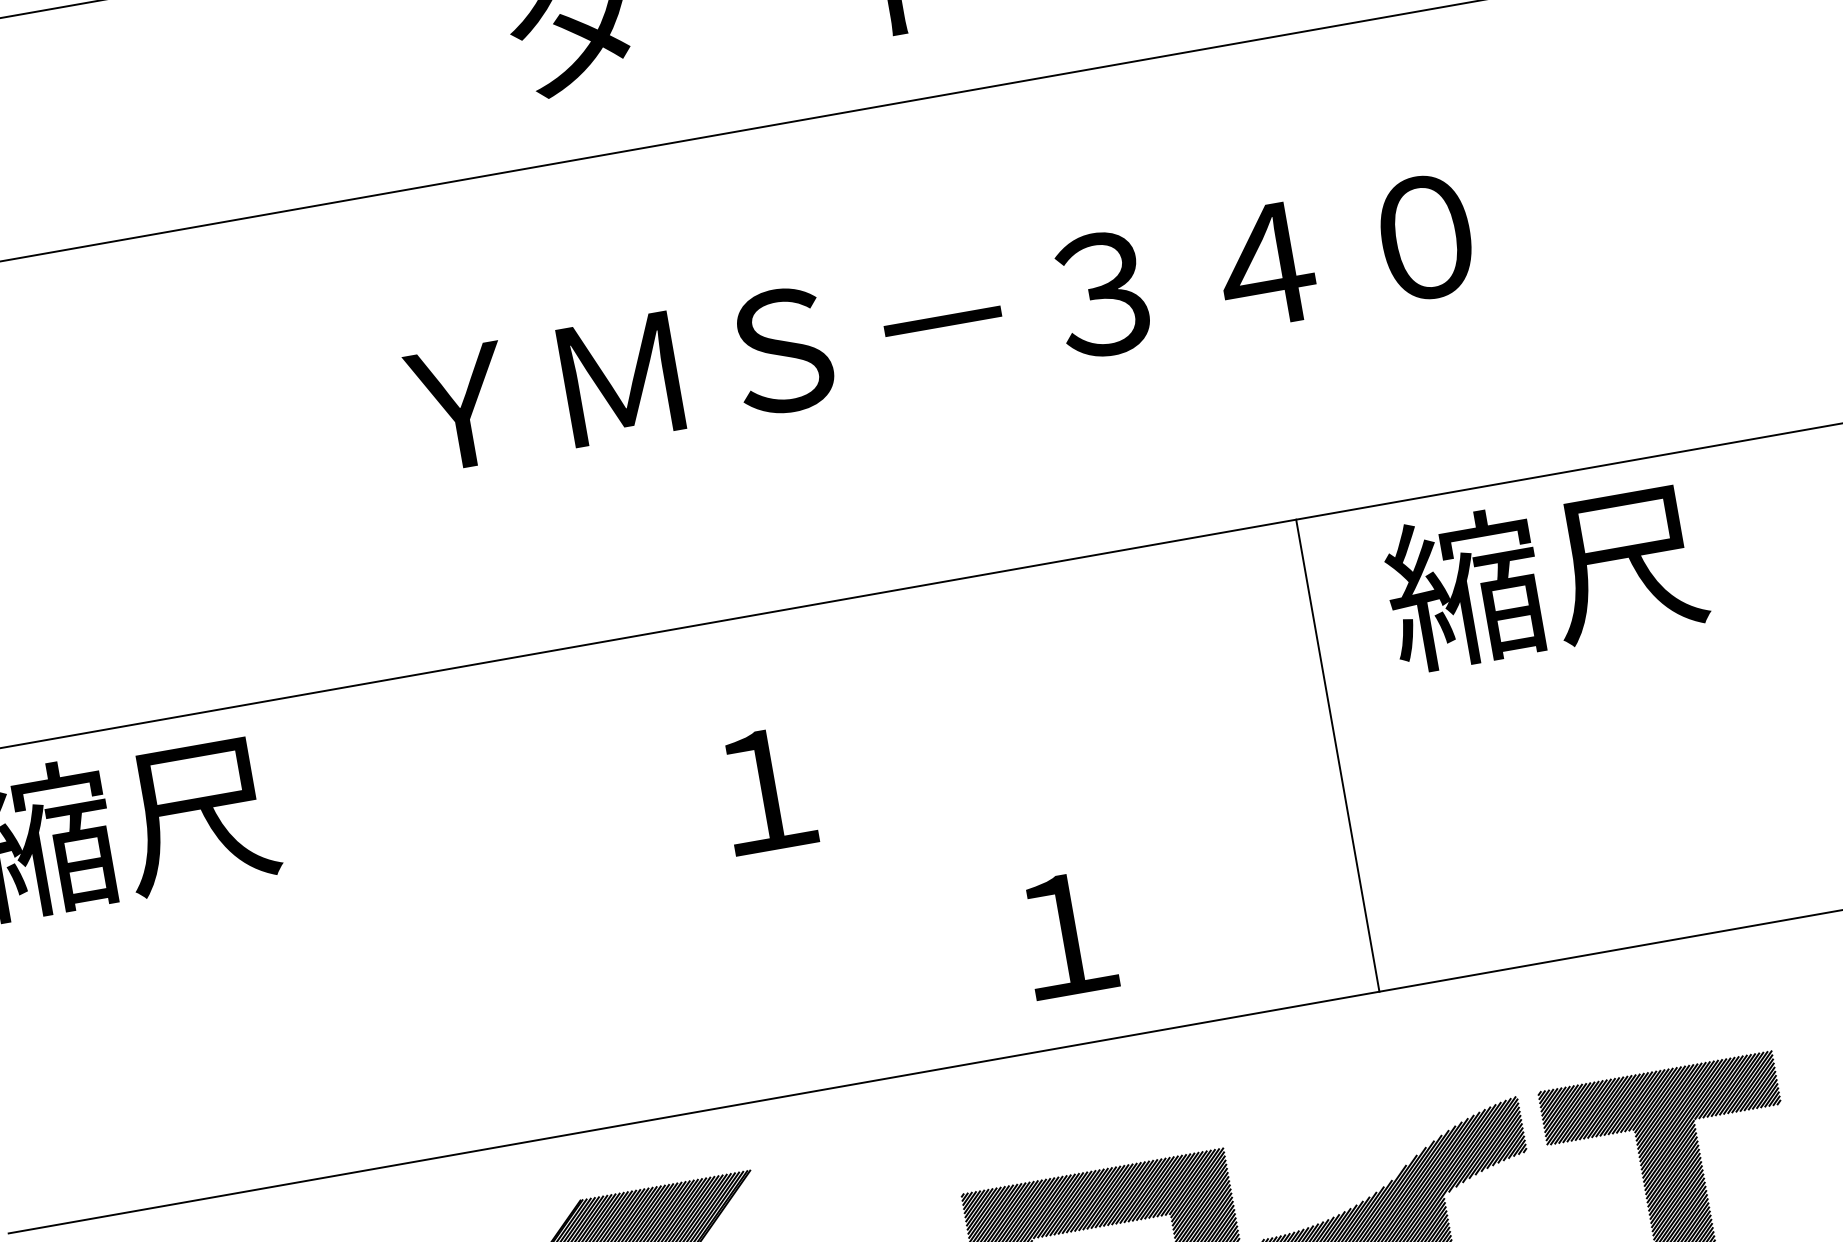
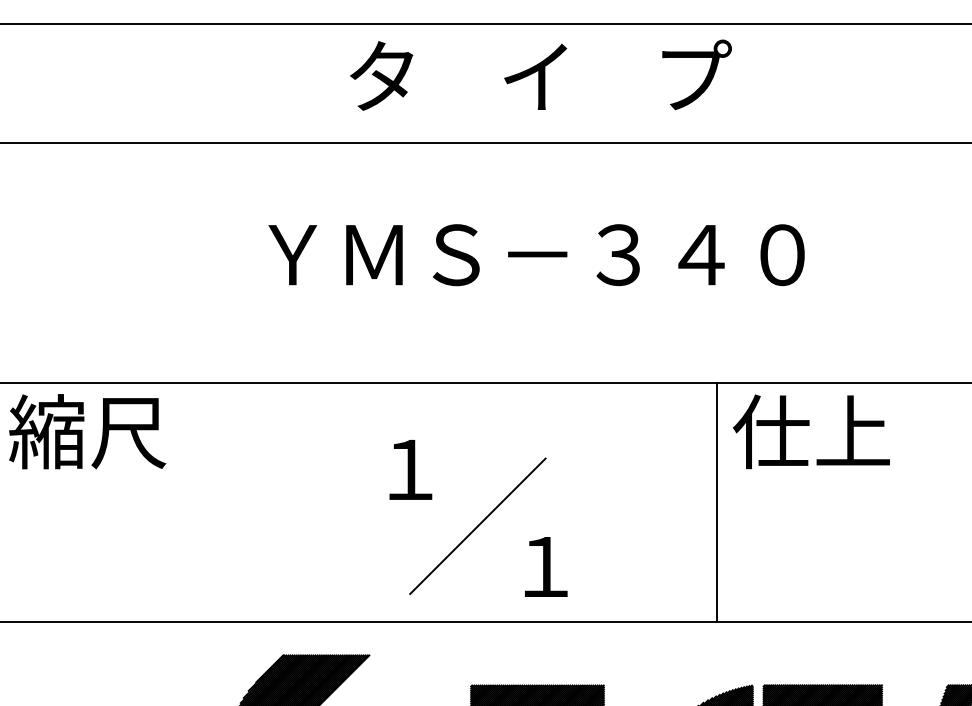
text: (1544, 575) -> (811, 431), 縮尺 -> 仕上
line: (1338, 755) -> (717, 502), moved
line: (918, 876) -> (477, 525), added

